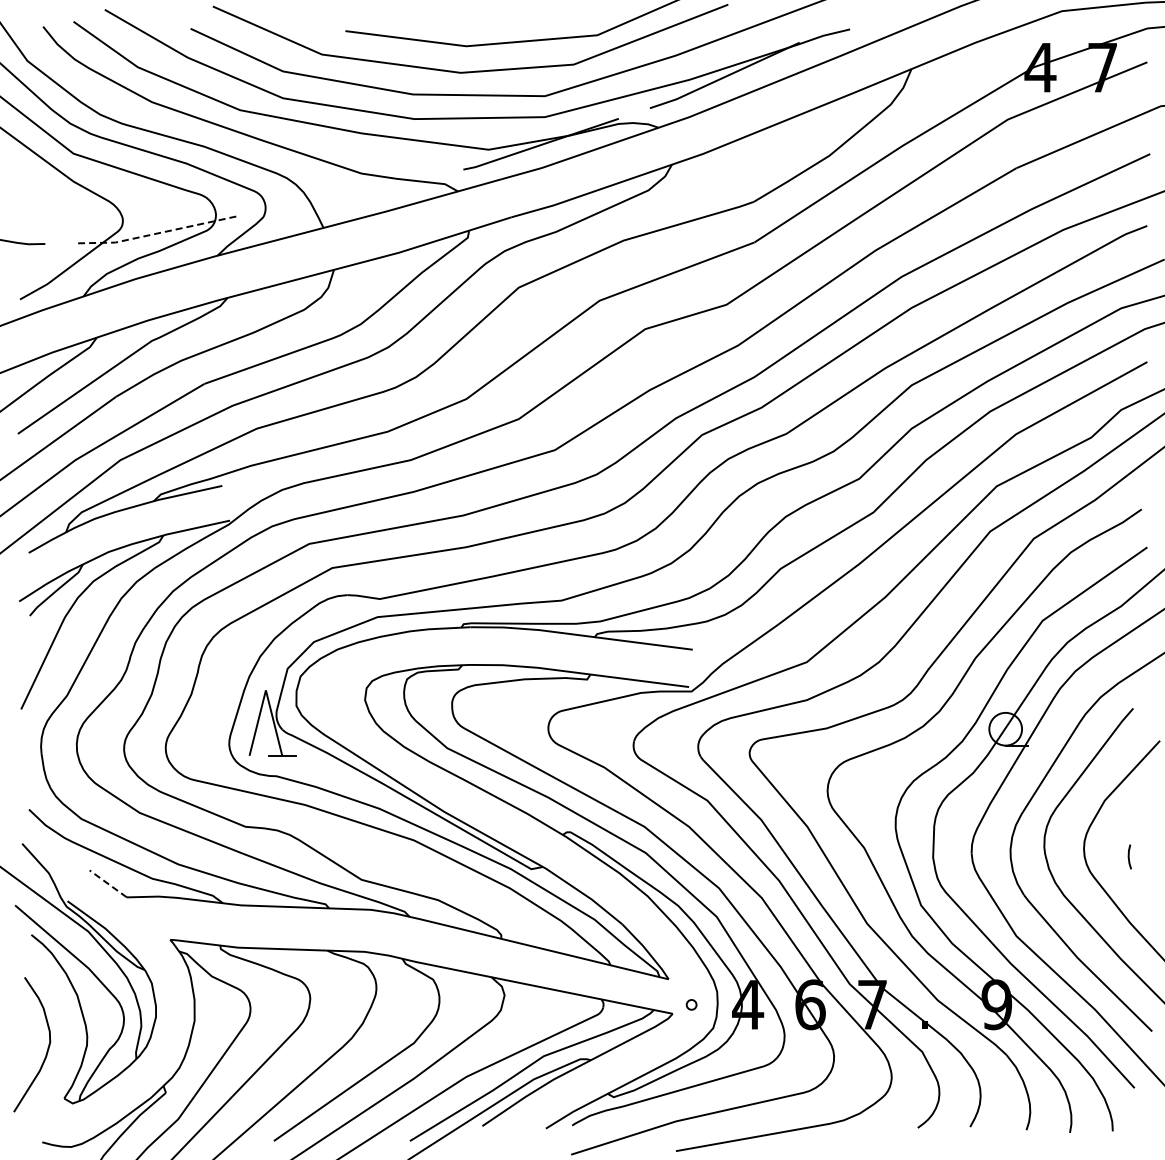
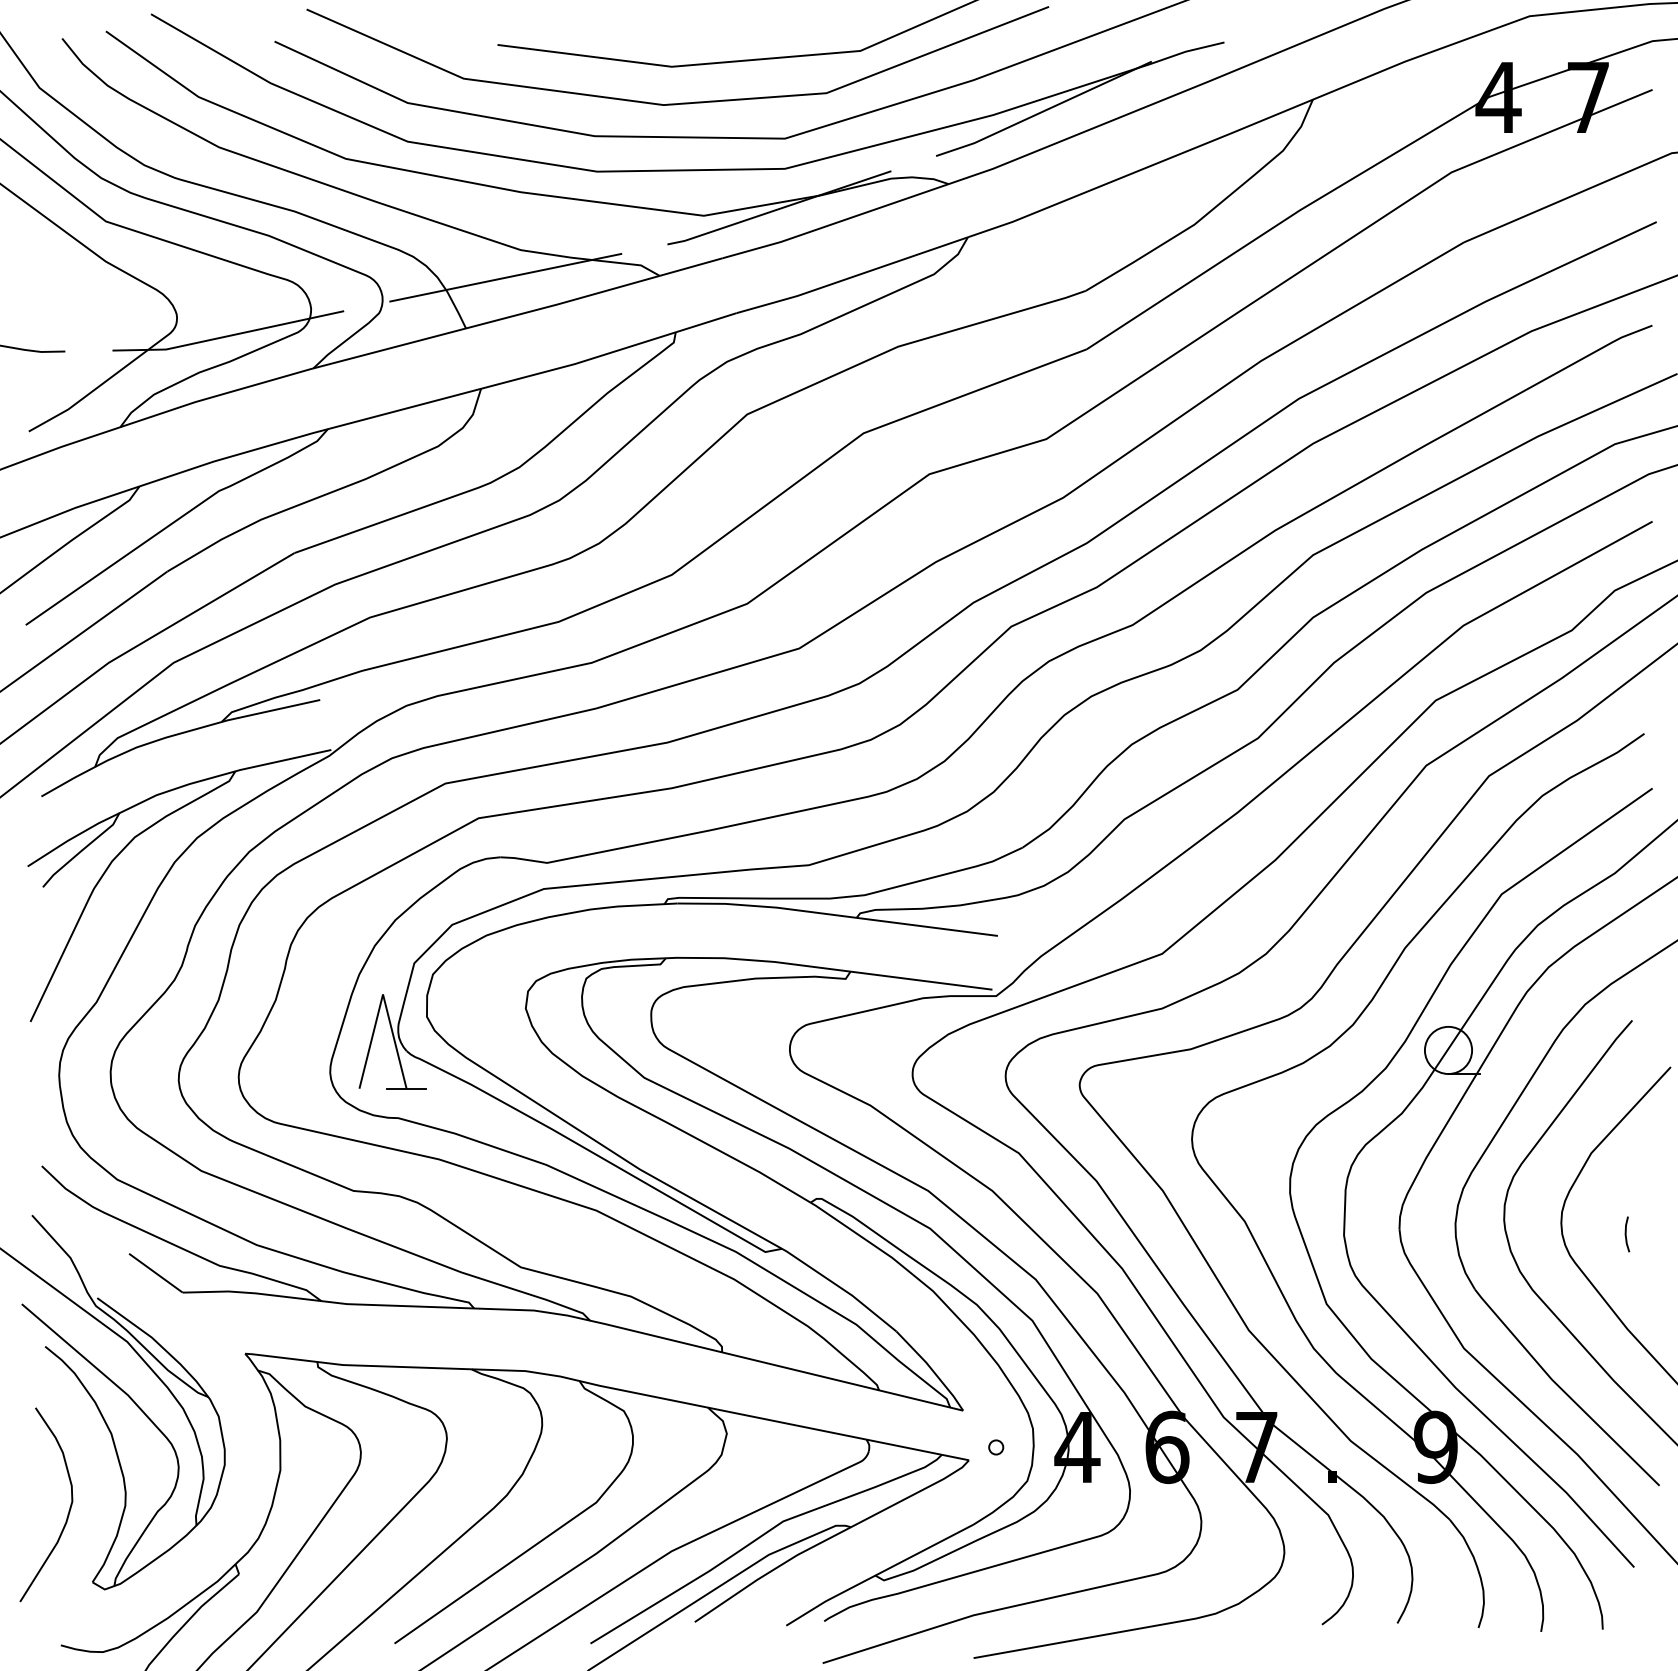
line: (350, 192) -> (504, 277), added
line: (158, 233) -> (228, 336), dashed -> solid
line: (108, 883) -> (156, 1272), dashed -> solid

